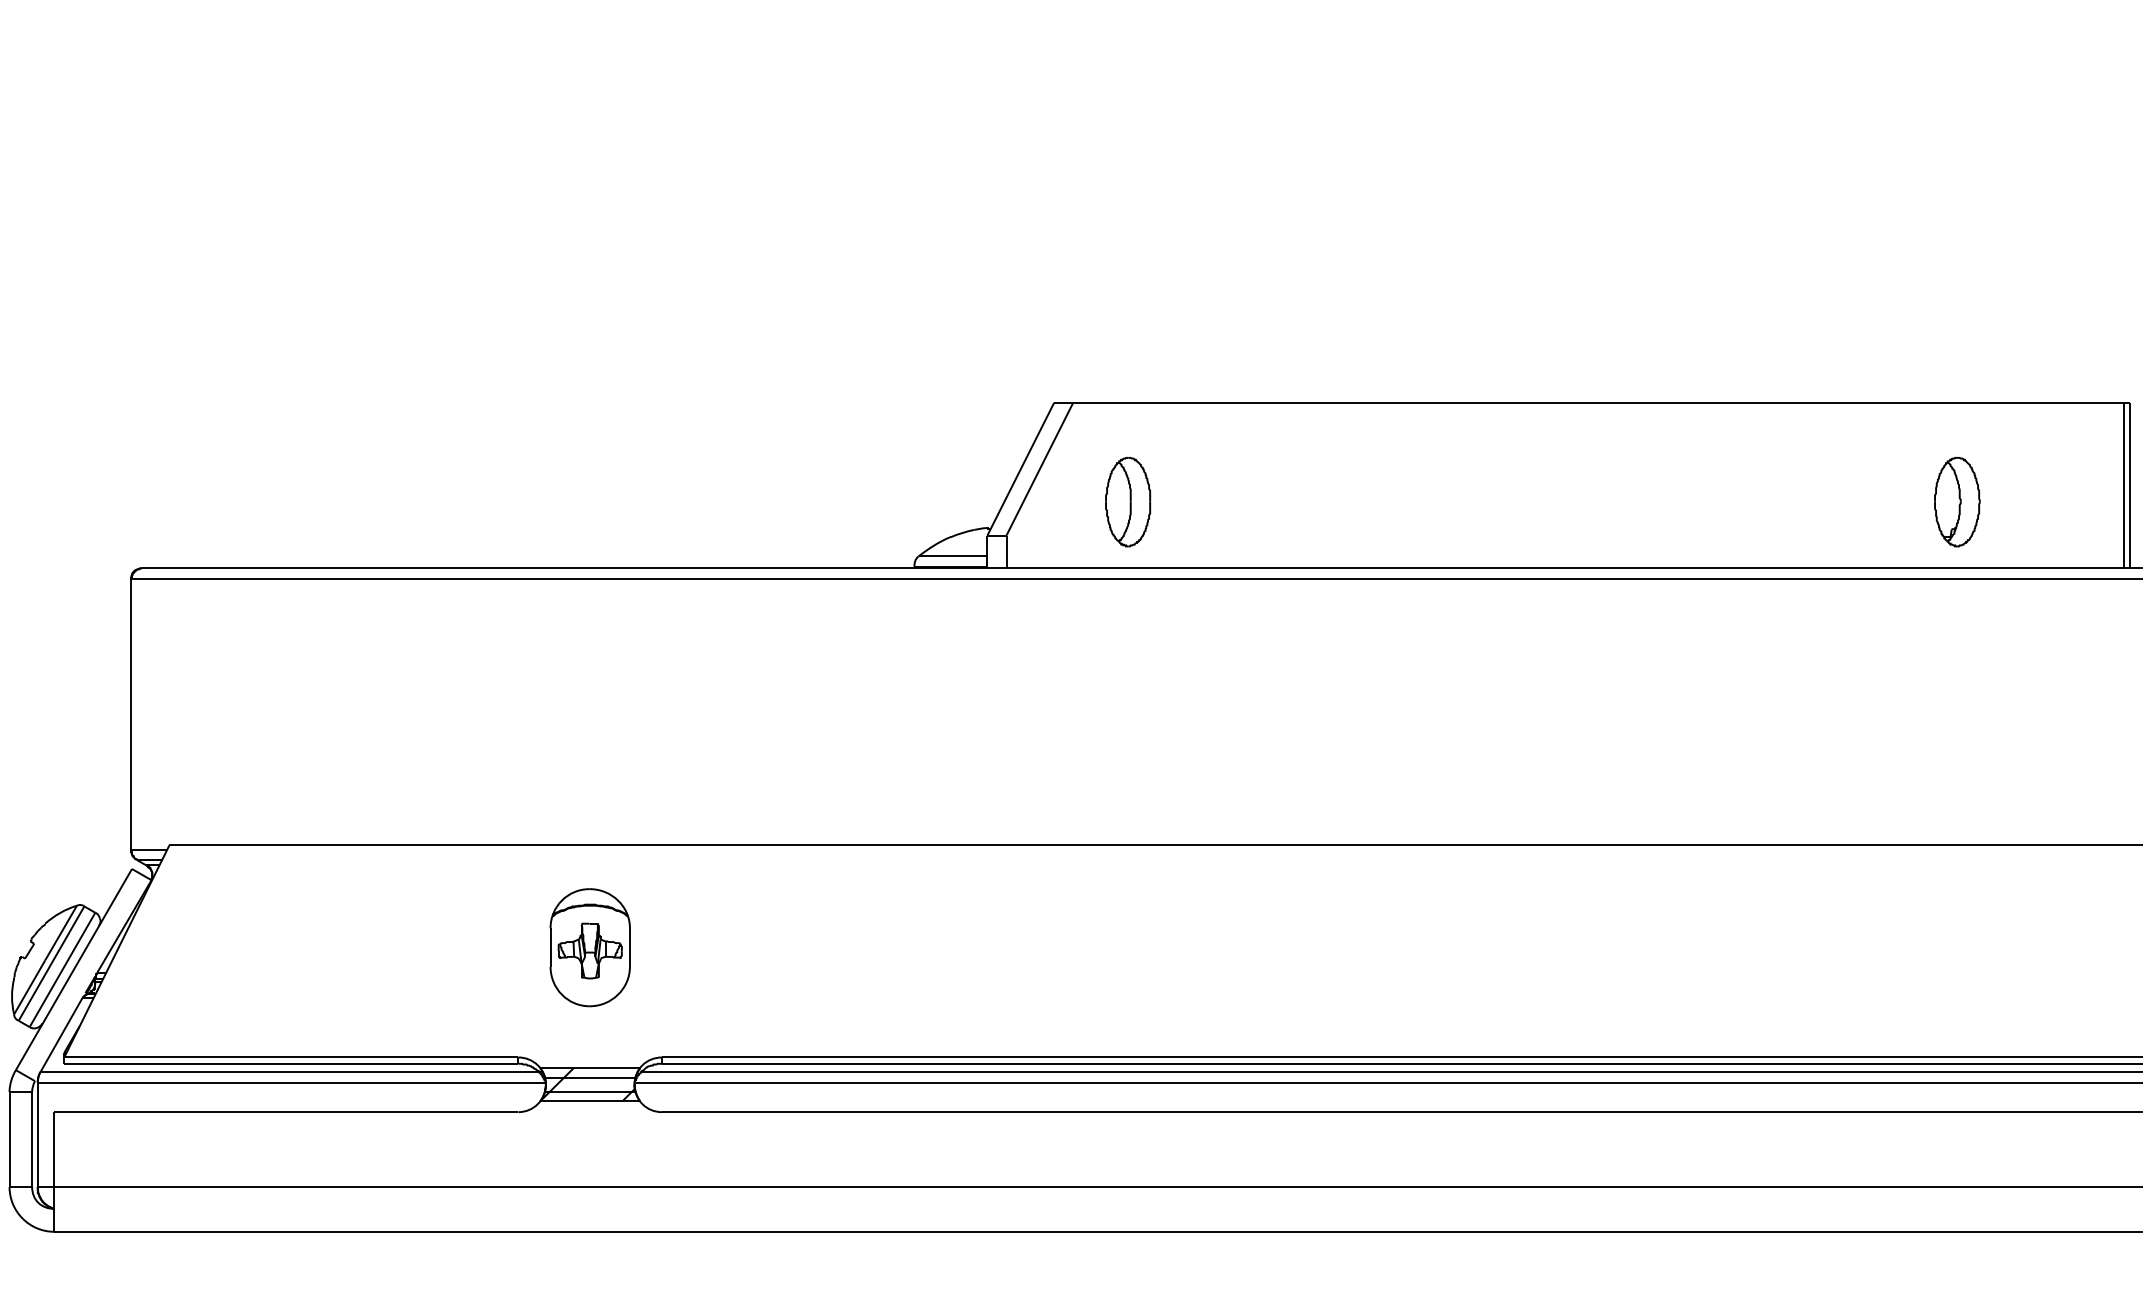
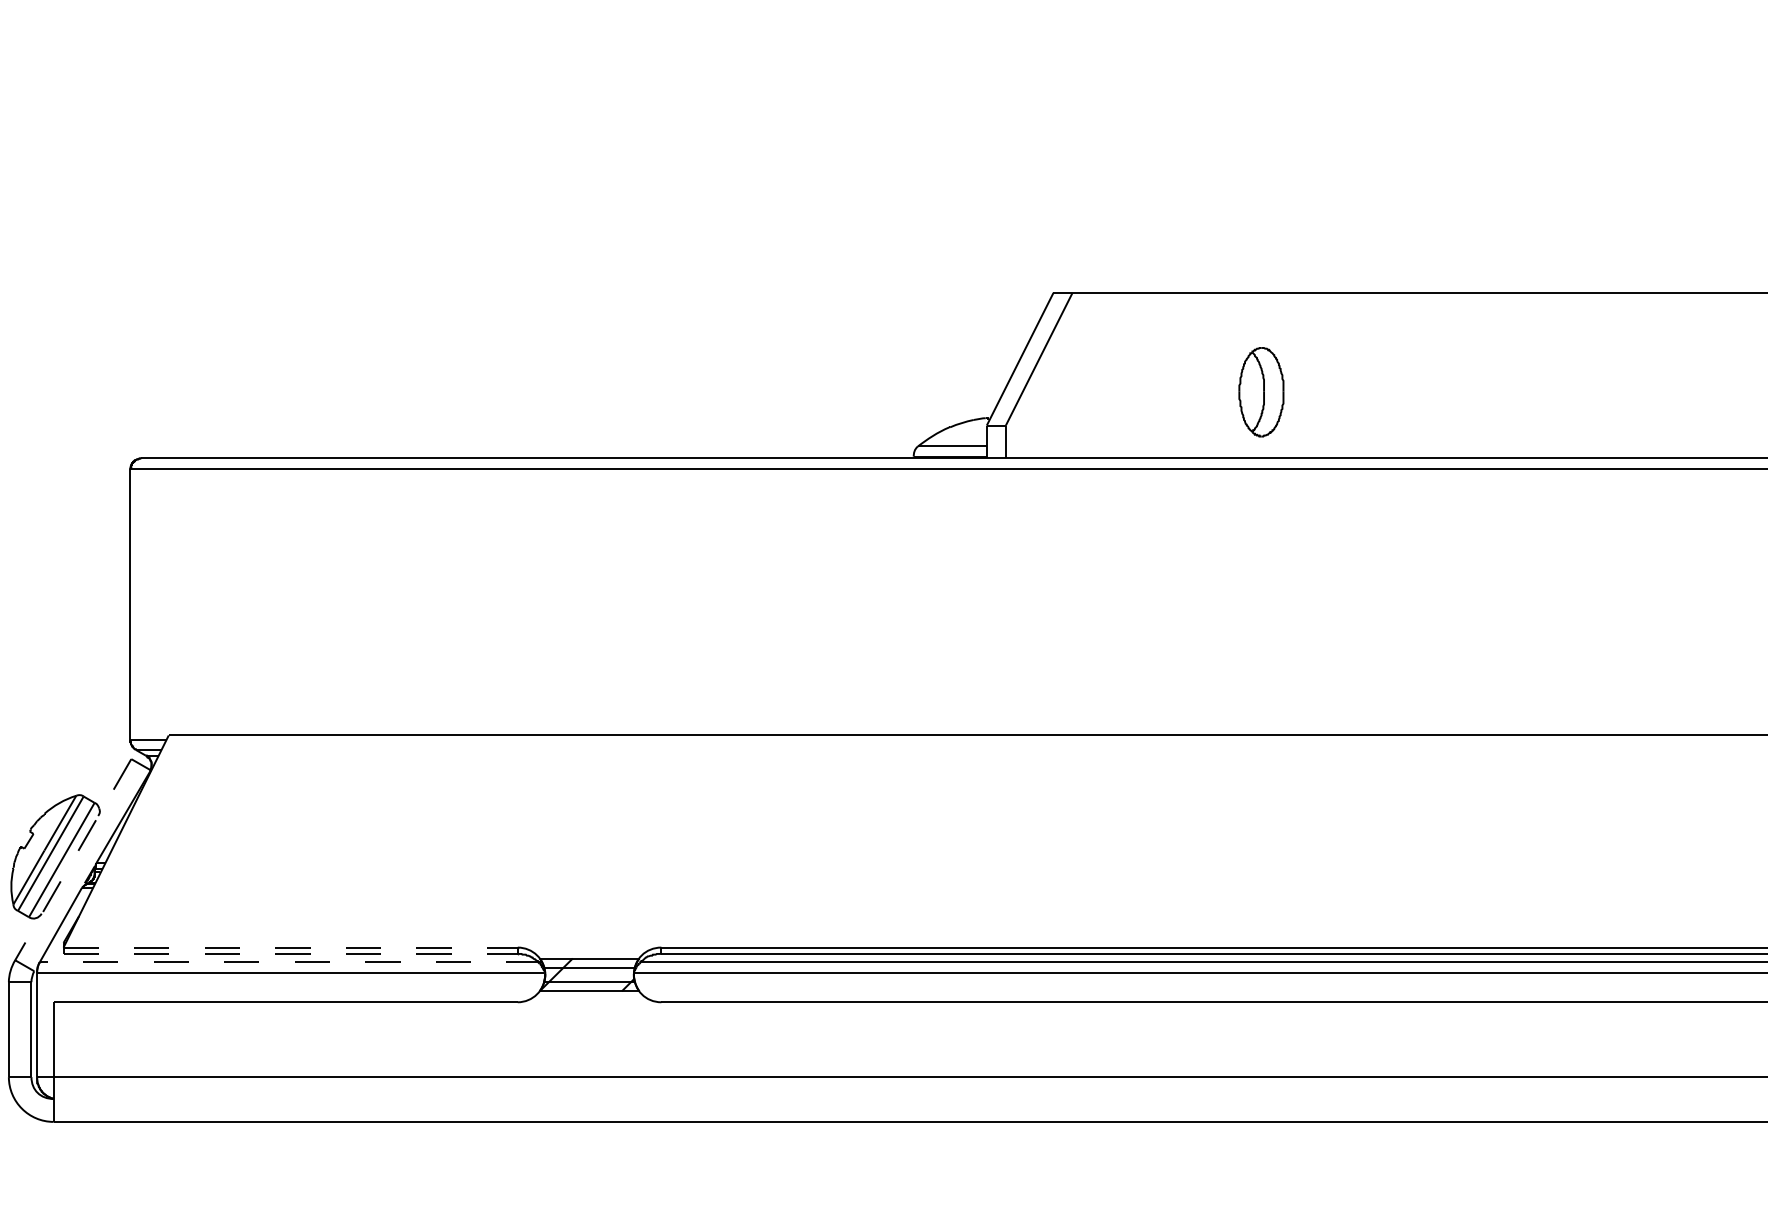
part: (1128, 502) -> (1261, 392), moved
part: (589, 947) -> (588, 837), removed
line: (73, 970) -> (72, 860), solid -> dashed
line: (291, 1057) -> (290, 947), solid -> dashed
line: (291, 1063) -> (290, 953), solid -> dashed
line: (290, 1071) -> (289, 961), solid -> dashed

